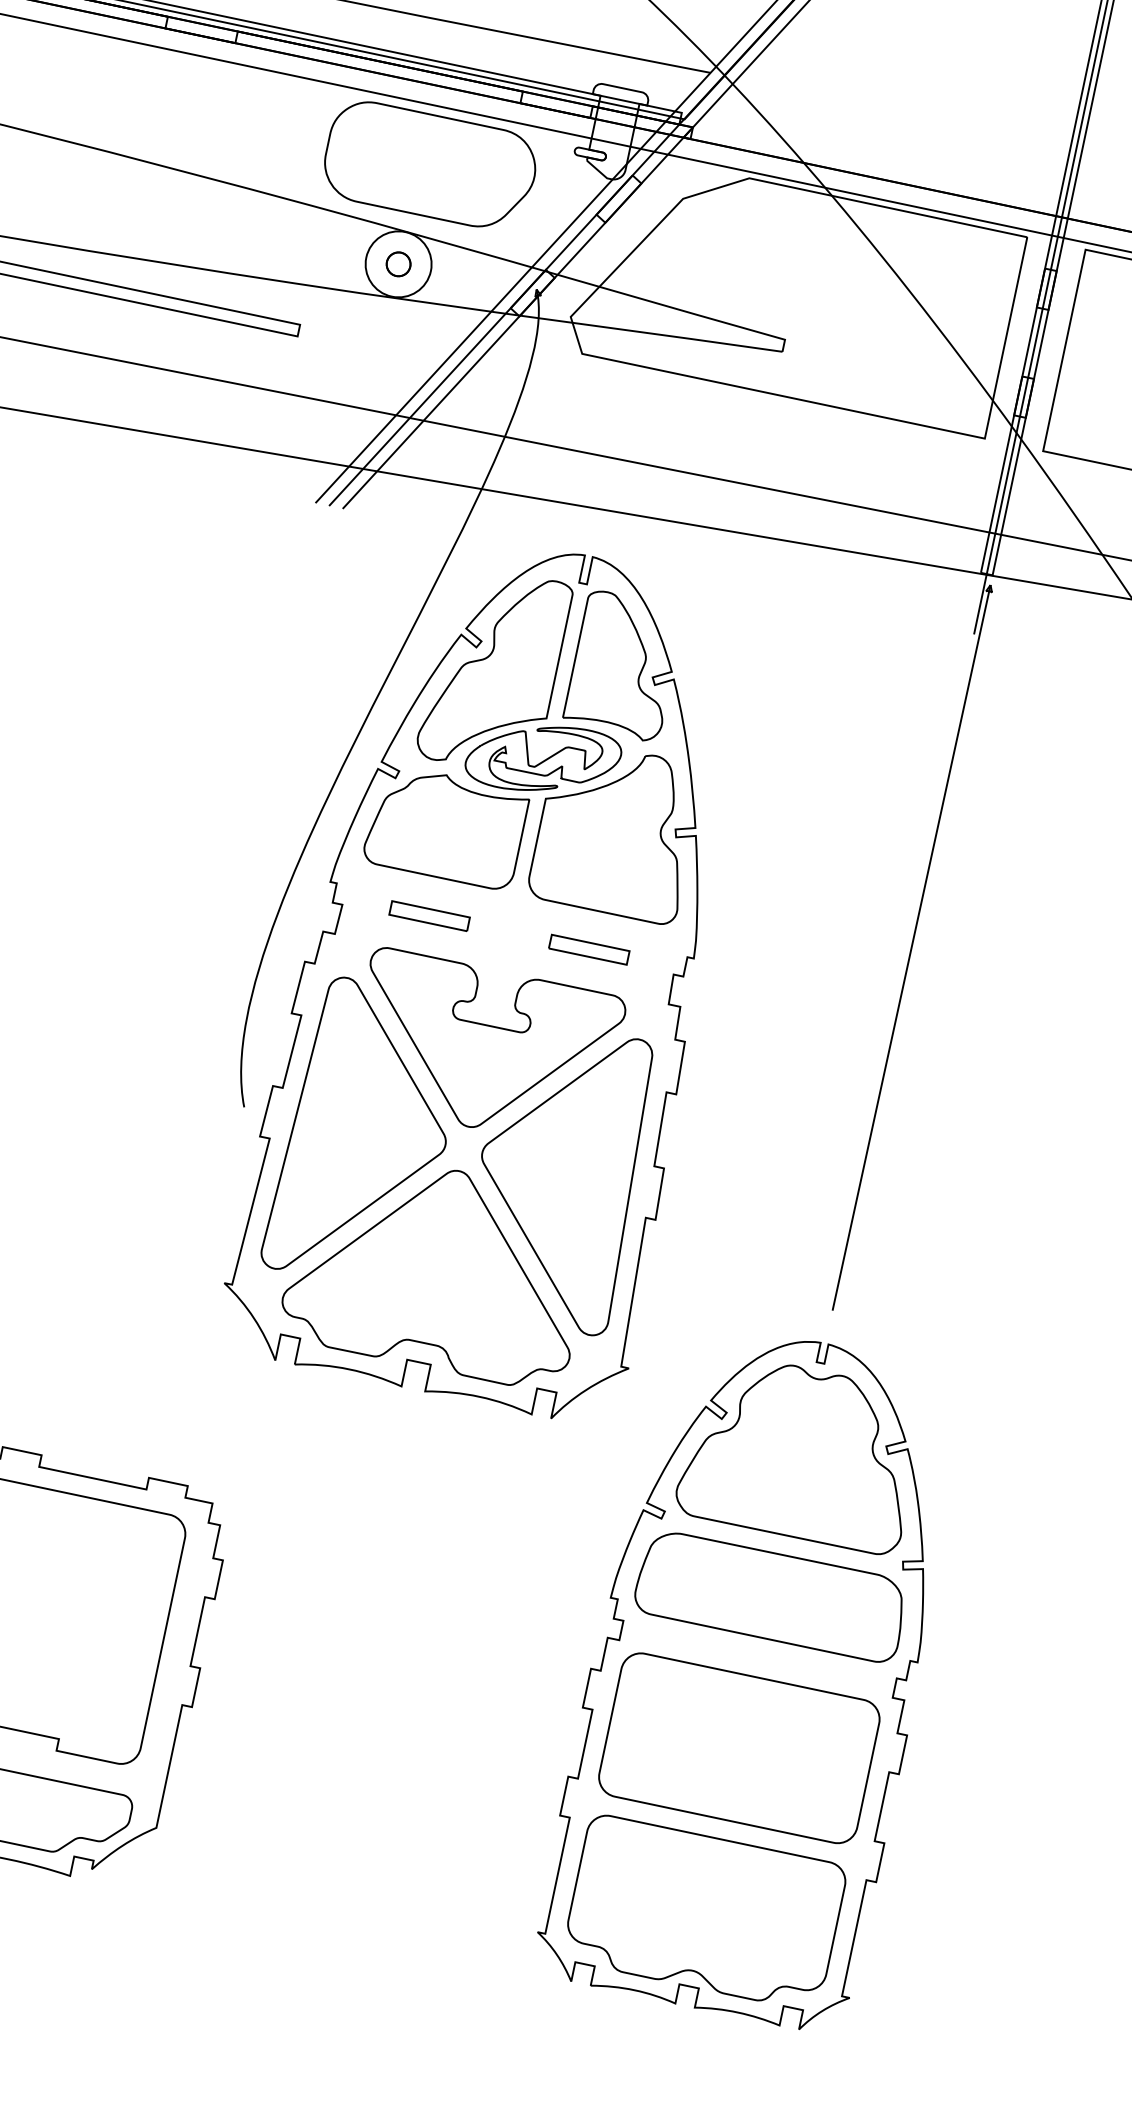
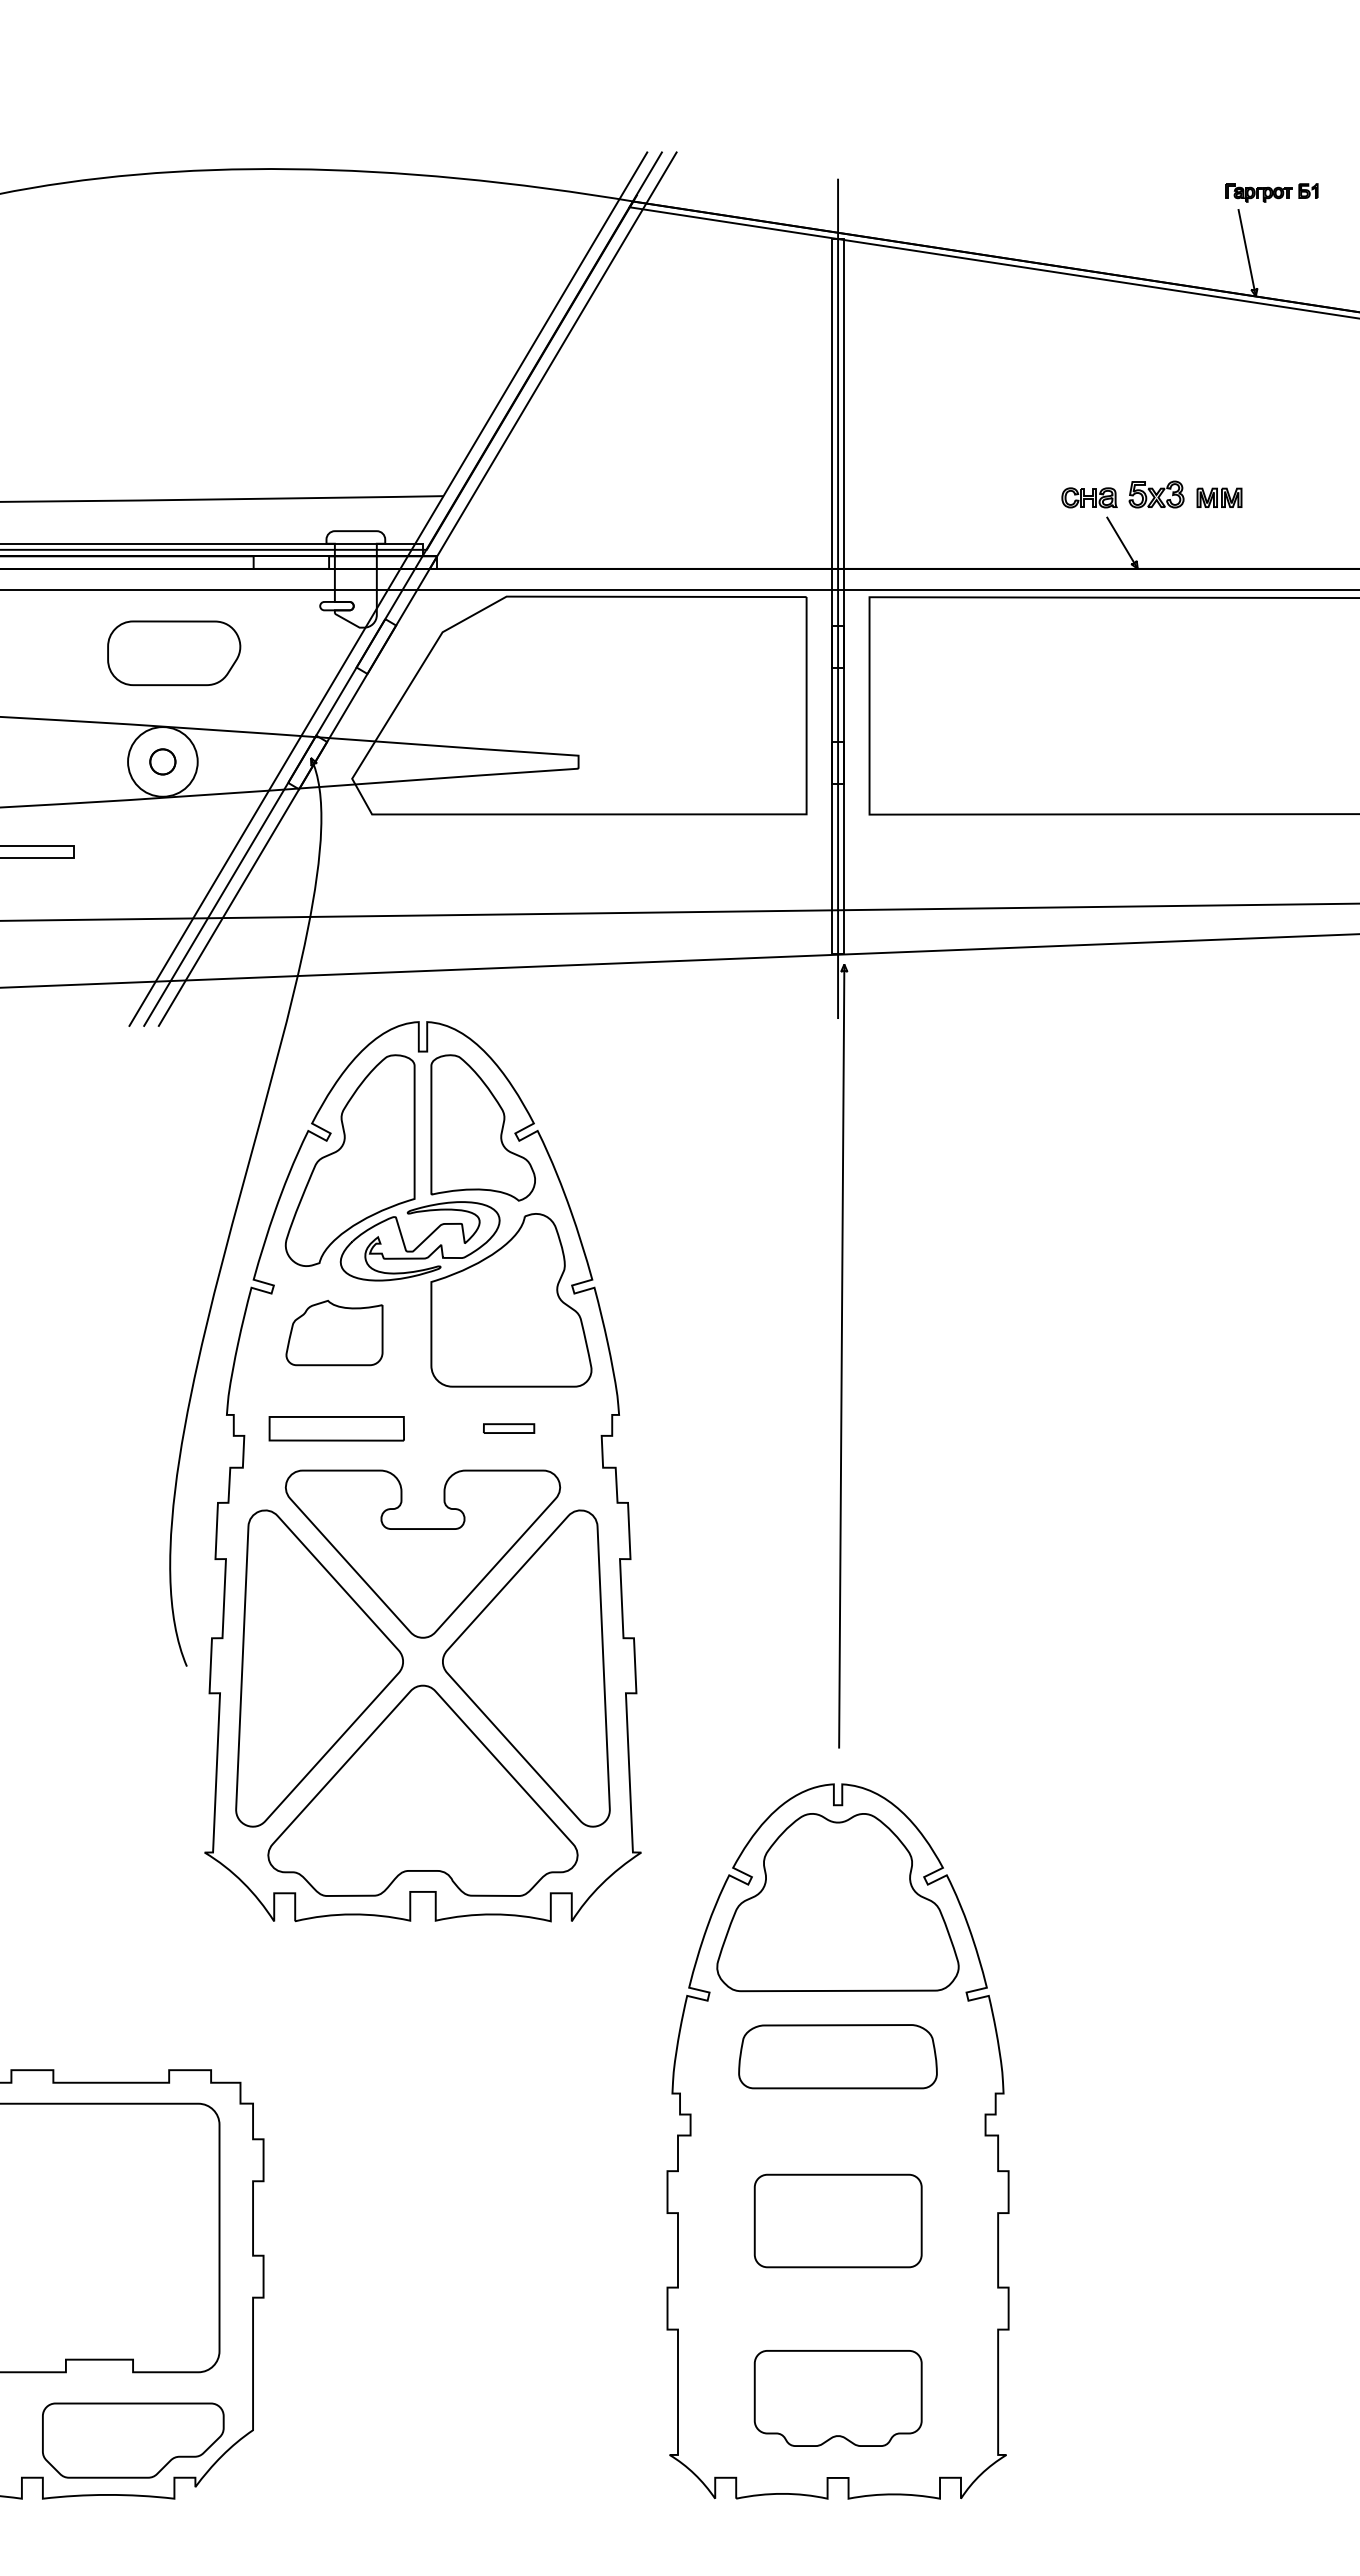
part: (430, 166) -> (174, 653), size x0.6
part: (446, 826) -> (334, 1332), size x0.6
part: (429, 915) -> (336, 1428), size x1.6
part: (588, 949) -> (508, 1428), size x0.6
part: (770, 1595) -> (837, 2056), size x0.7
part: (739, 1747) -> (838, 2220), size x0.6
part: (705, 1912) -> (838, 2398), size x0.6

